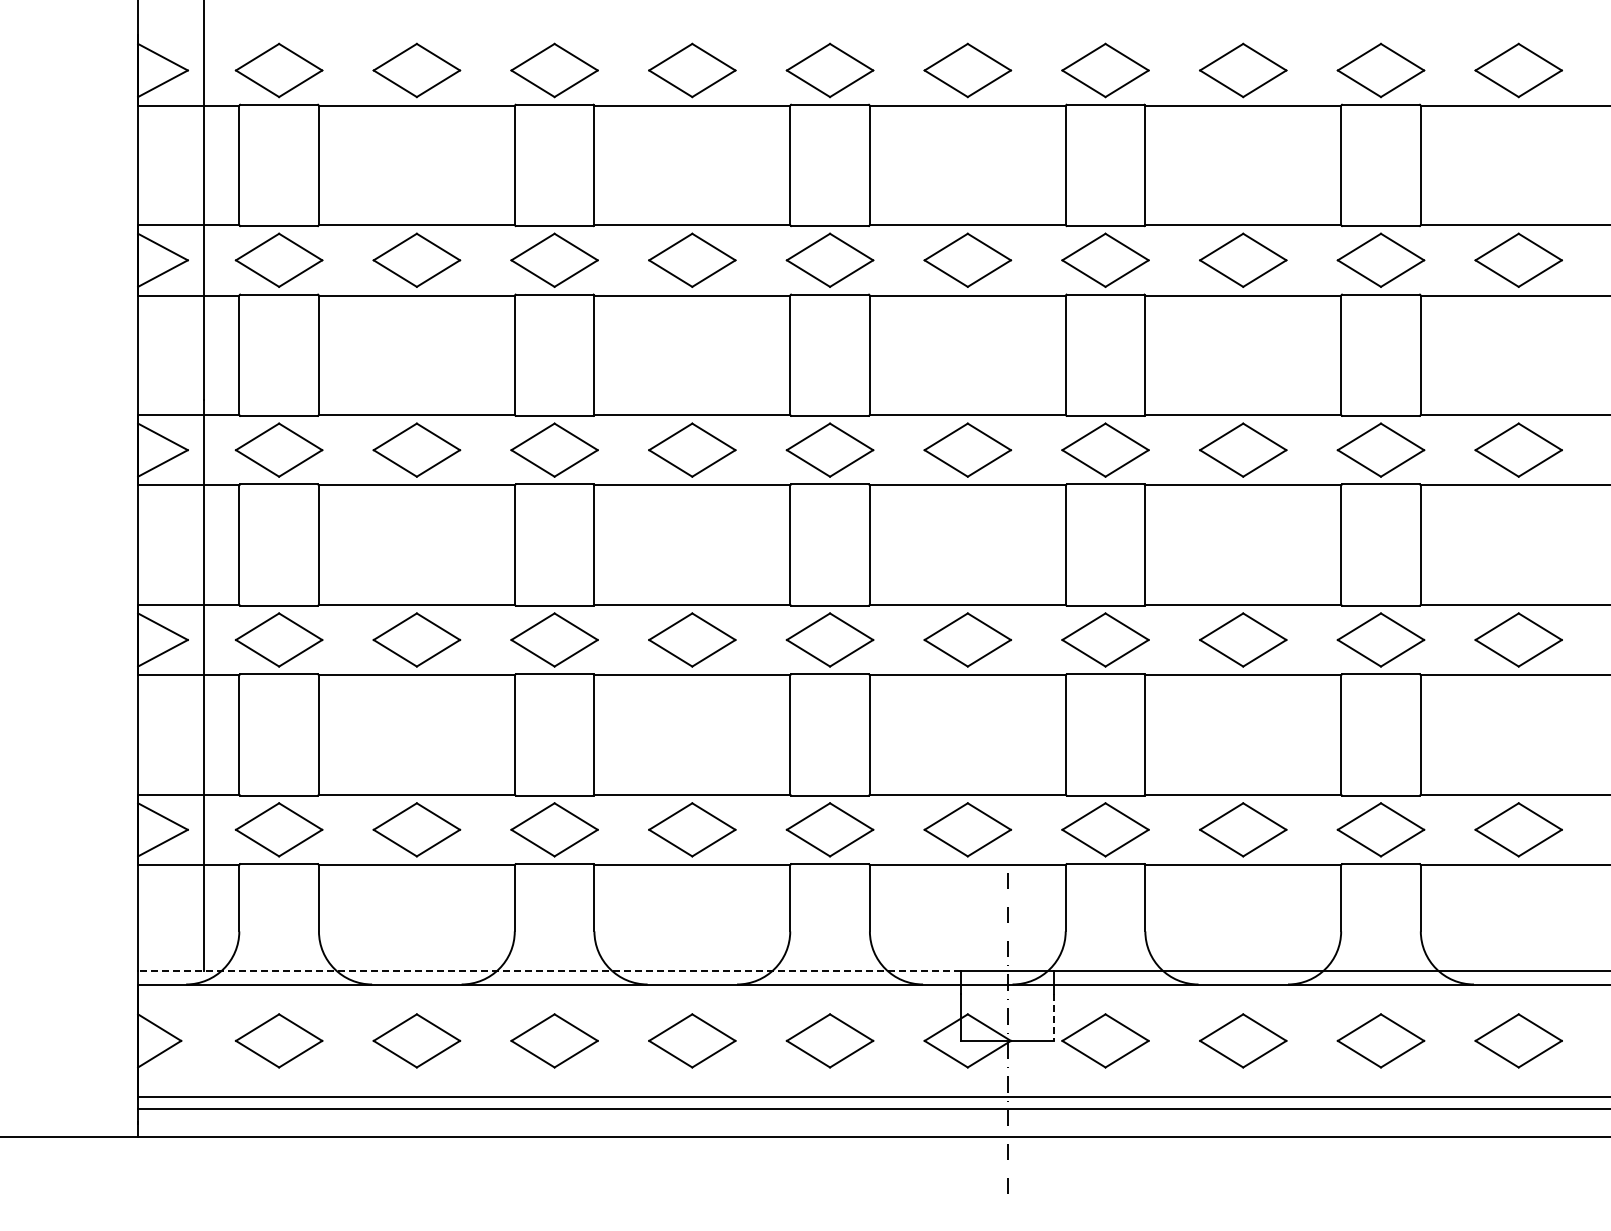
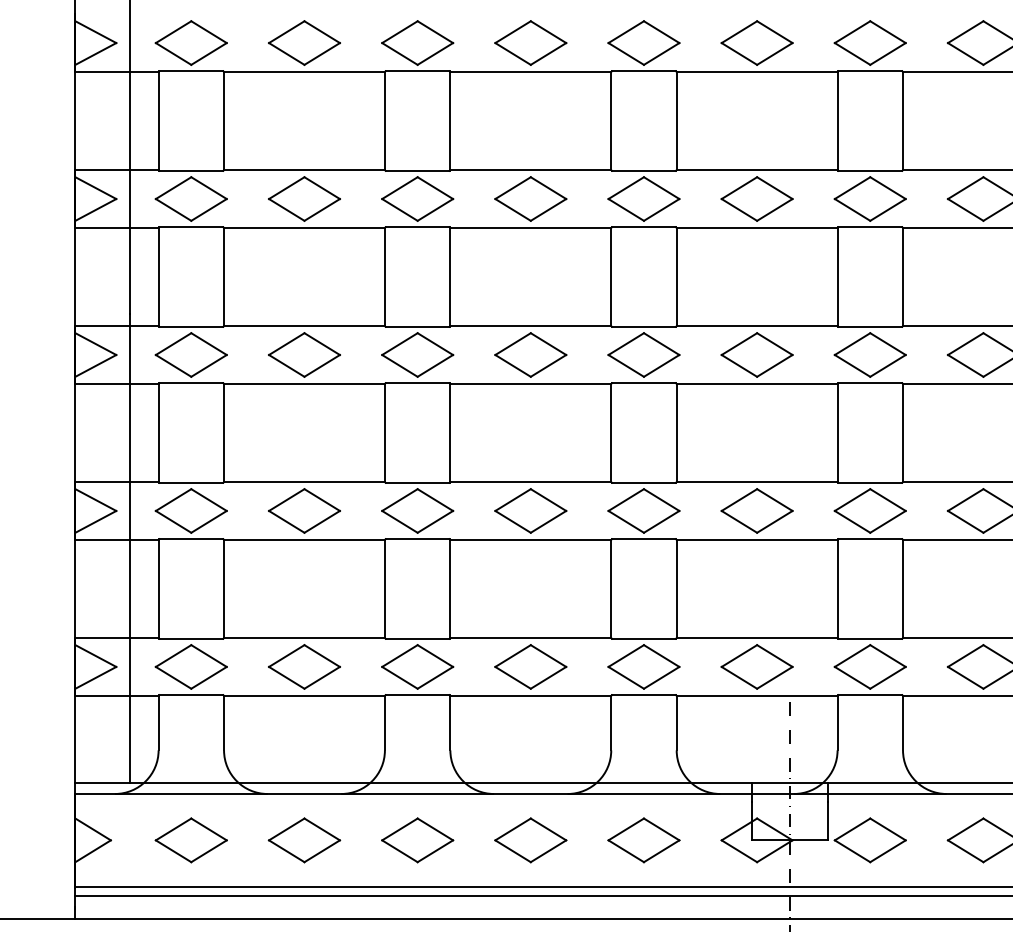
line: (549, 971) -> (413, 783), dashed -> solid
line: (1054, 1018) -> (828, 821), dashed -> solid

